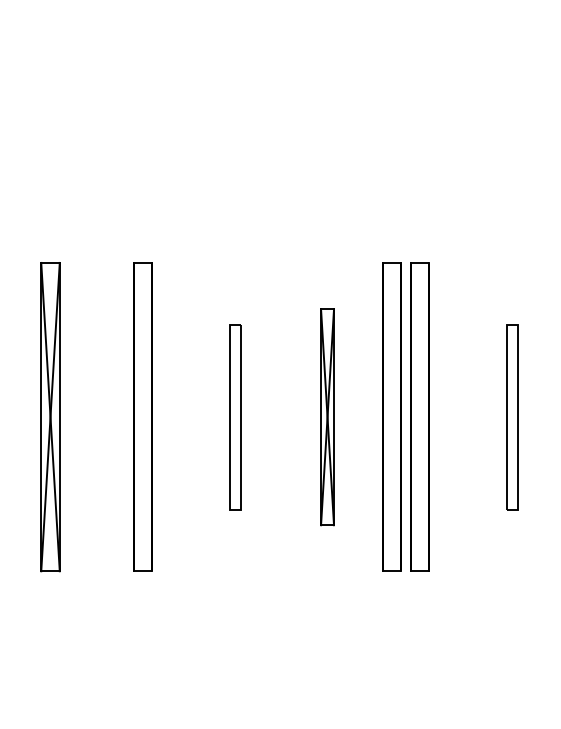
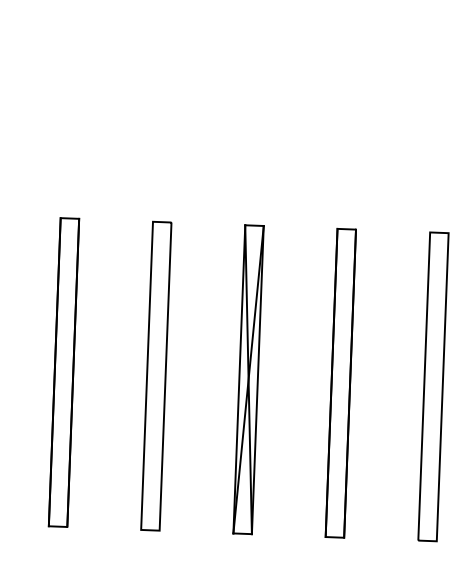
part: (234, 416) -> (155, 375), size x1.67
part: (391, 416) -> (312, 381), removed
part: (512, 416) -> (433, 386), size x1.67
part: (327, 417) -> (248, 379), size x1.43

